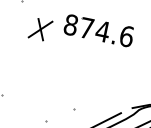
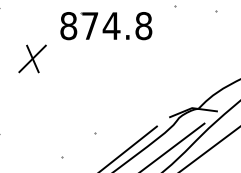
part: (40, 29) -> (32, 58), moved
text: (126, 36) -> (143, 26), 874.6 -> 874.8

